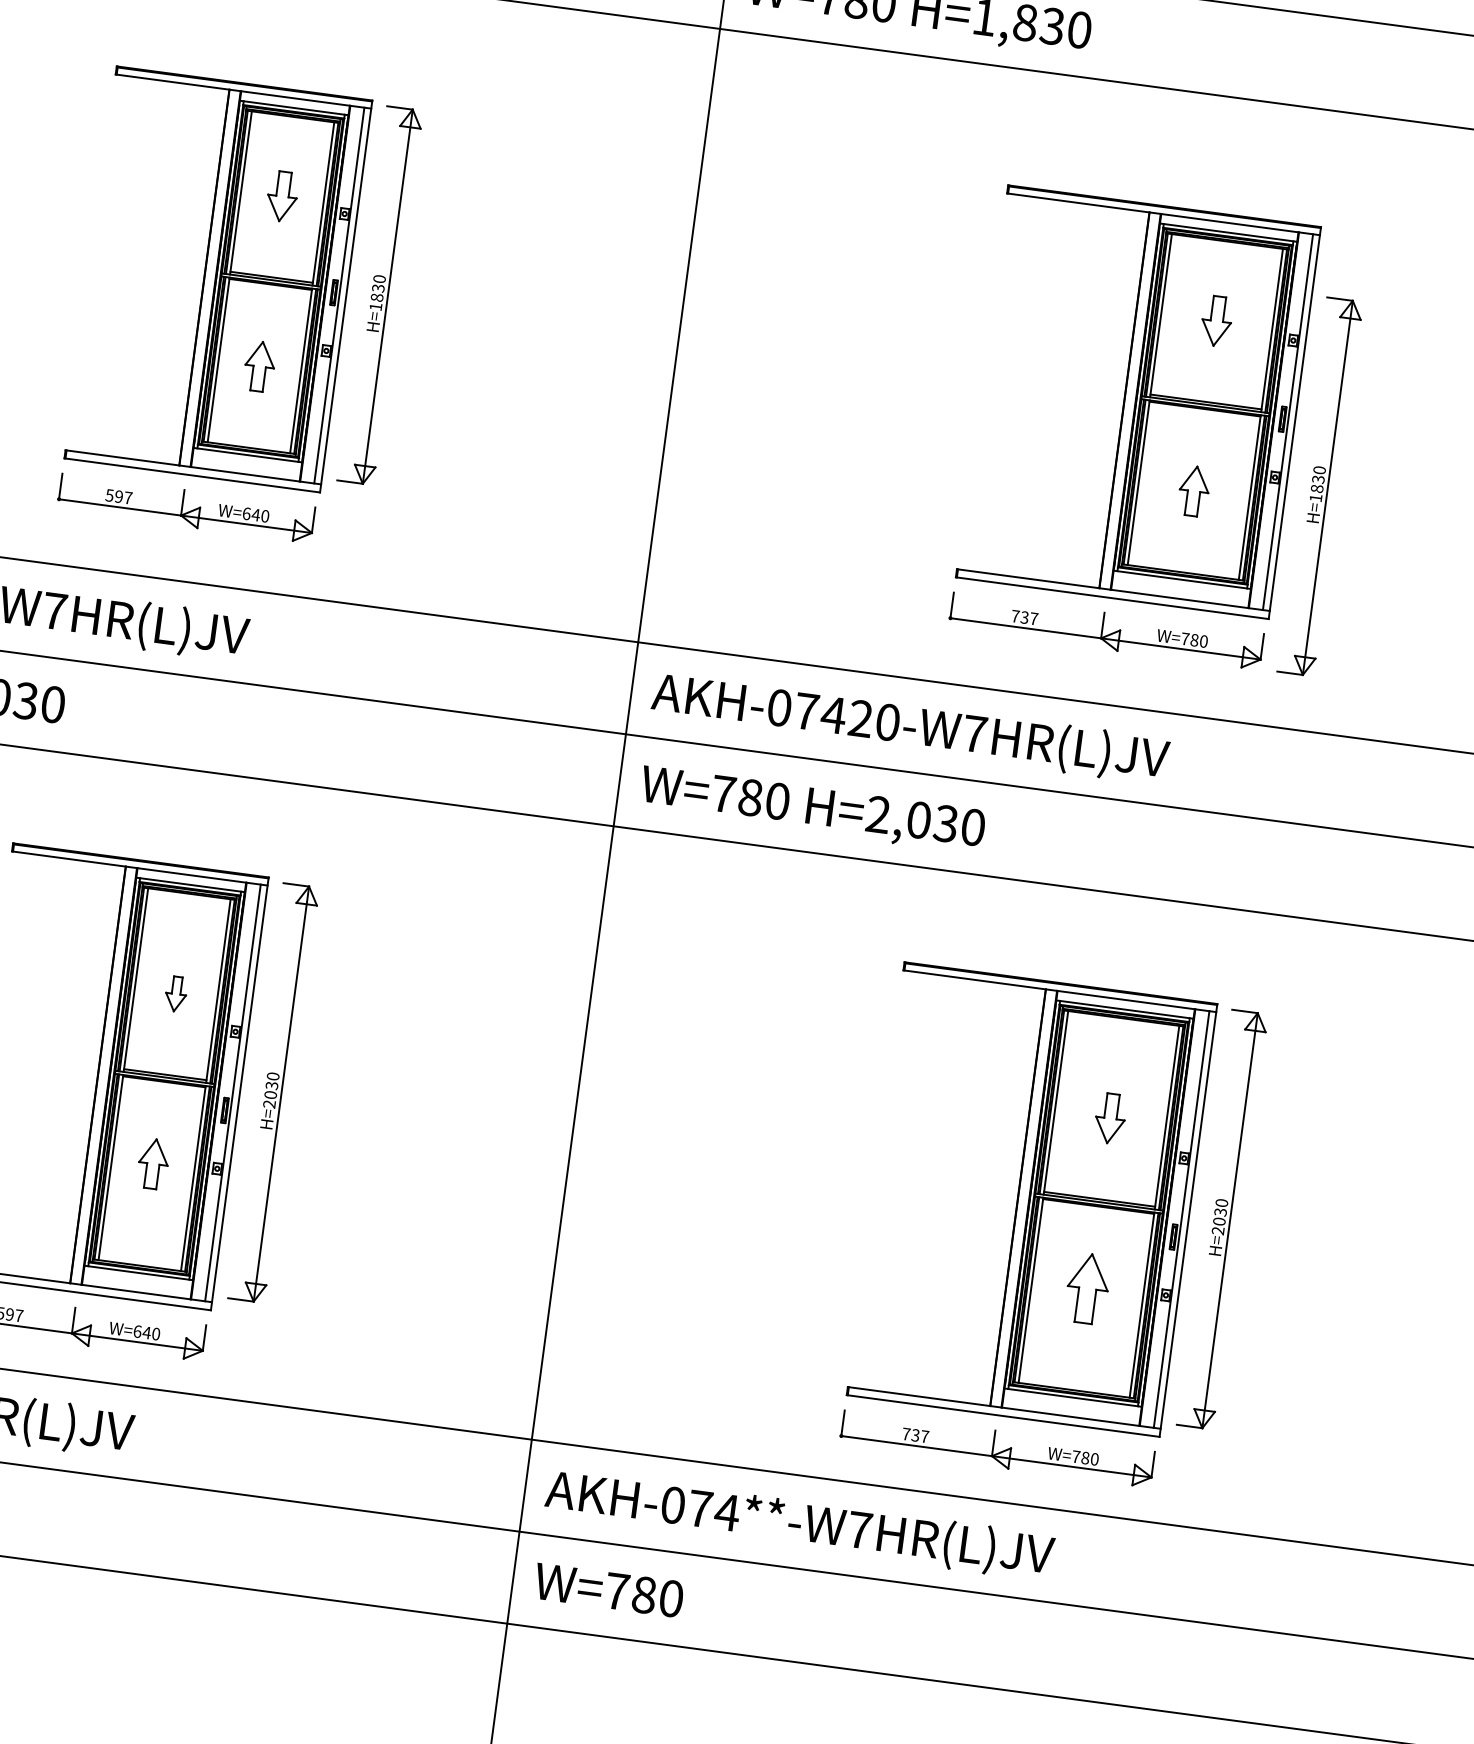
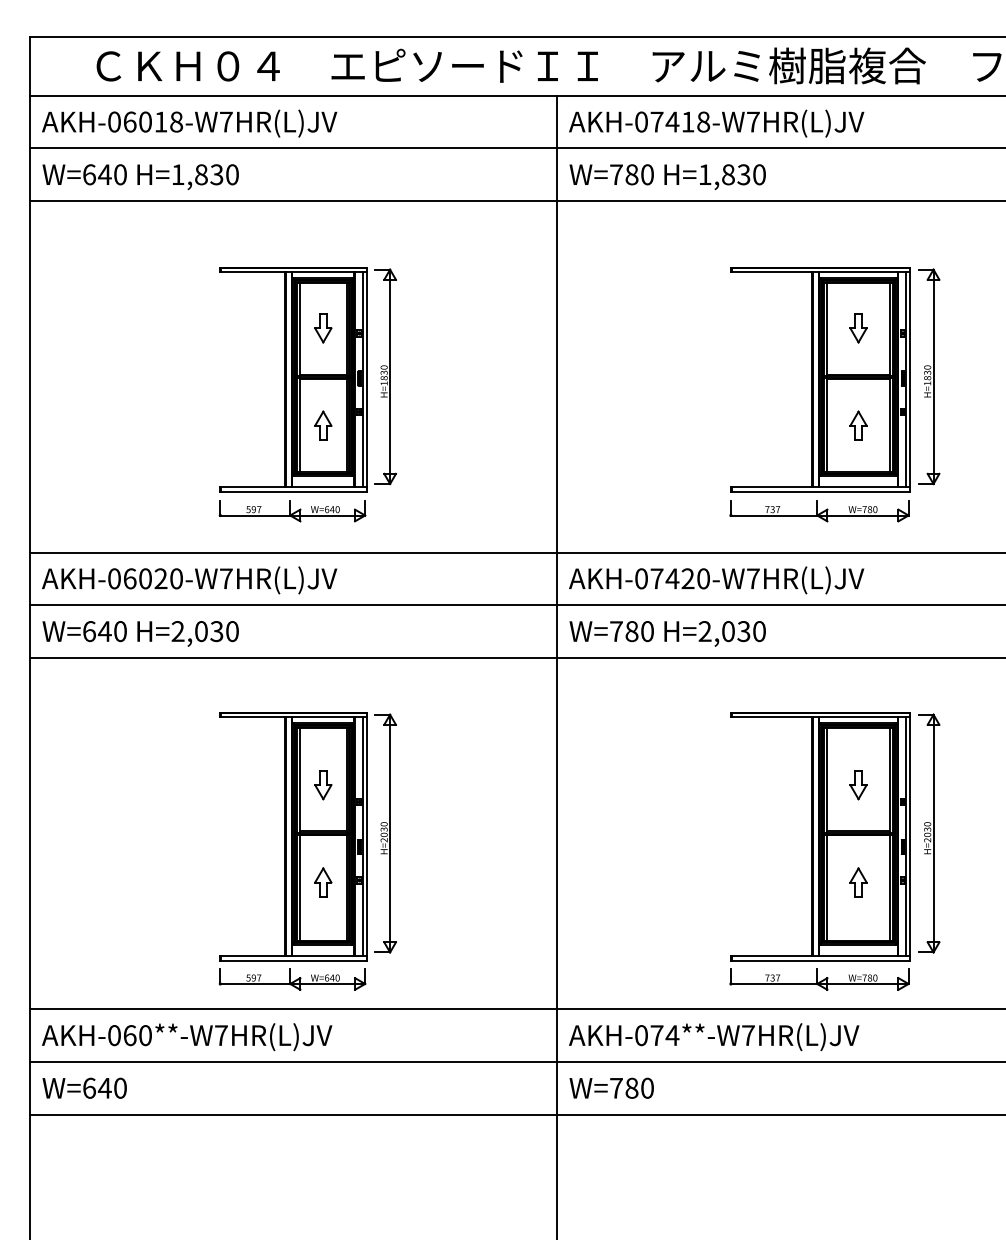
part: (1320, 486) -> (929, 376), moved
part: (176, 994) -> (323, 785), size x1.43
part: (1087, 1288) -> (858, 882), size x0.71

